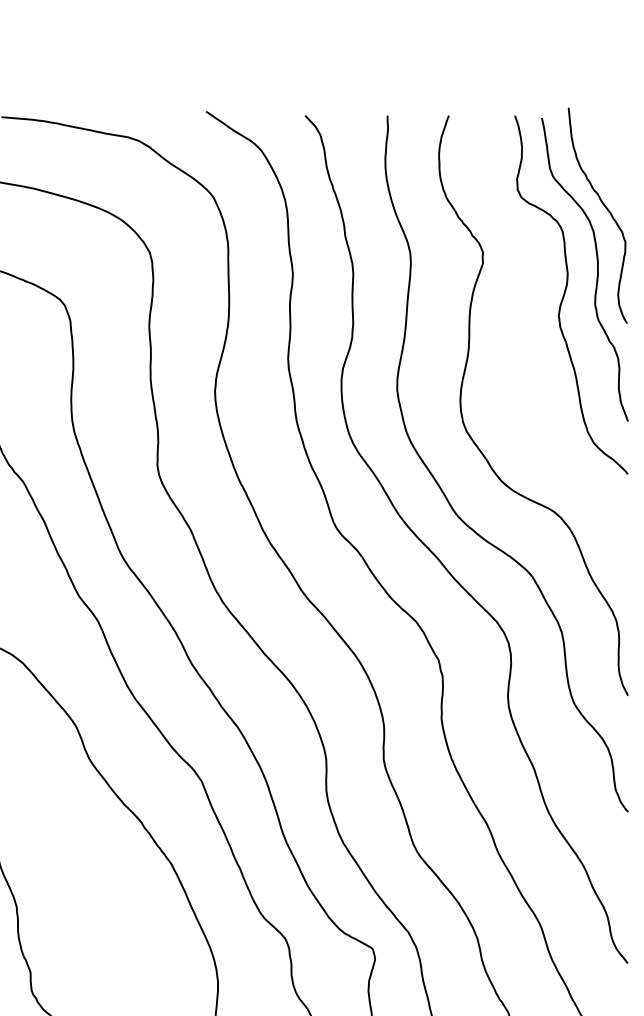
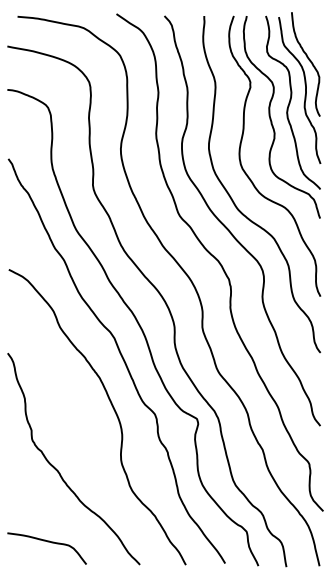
curve: (528, 333) -> (272, 121), added

